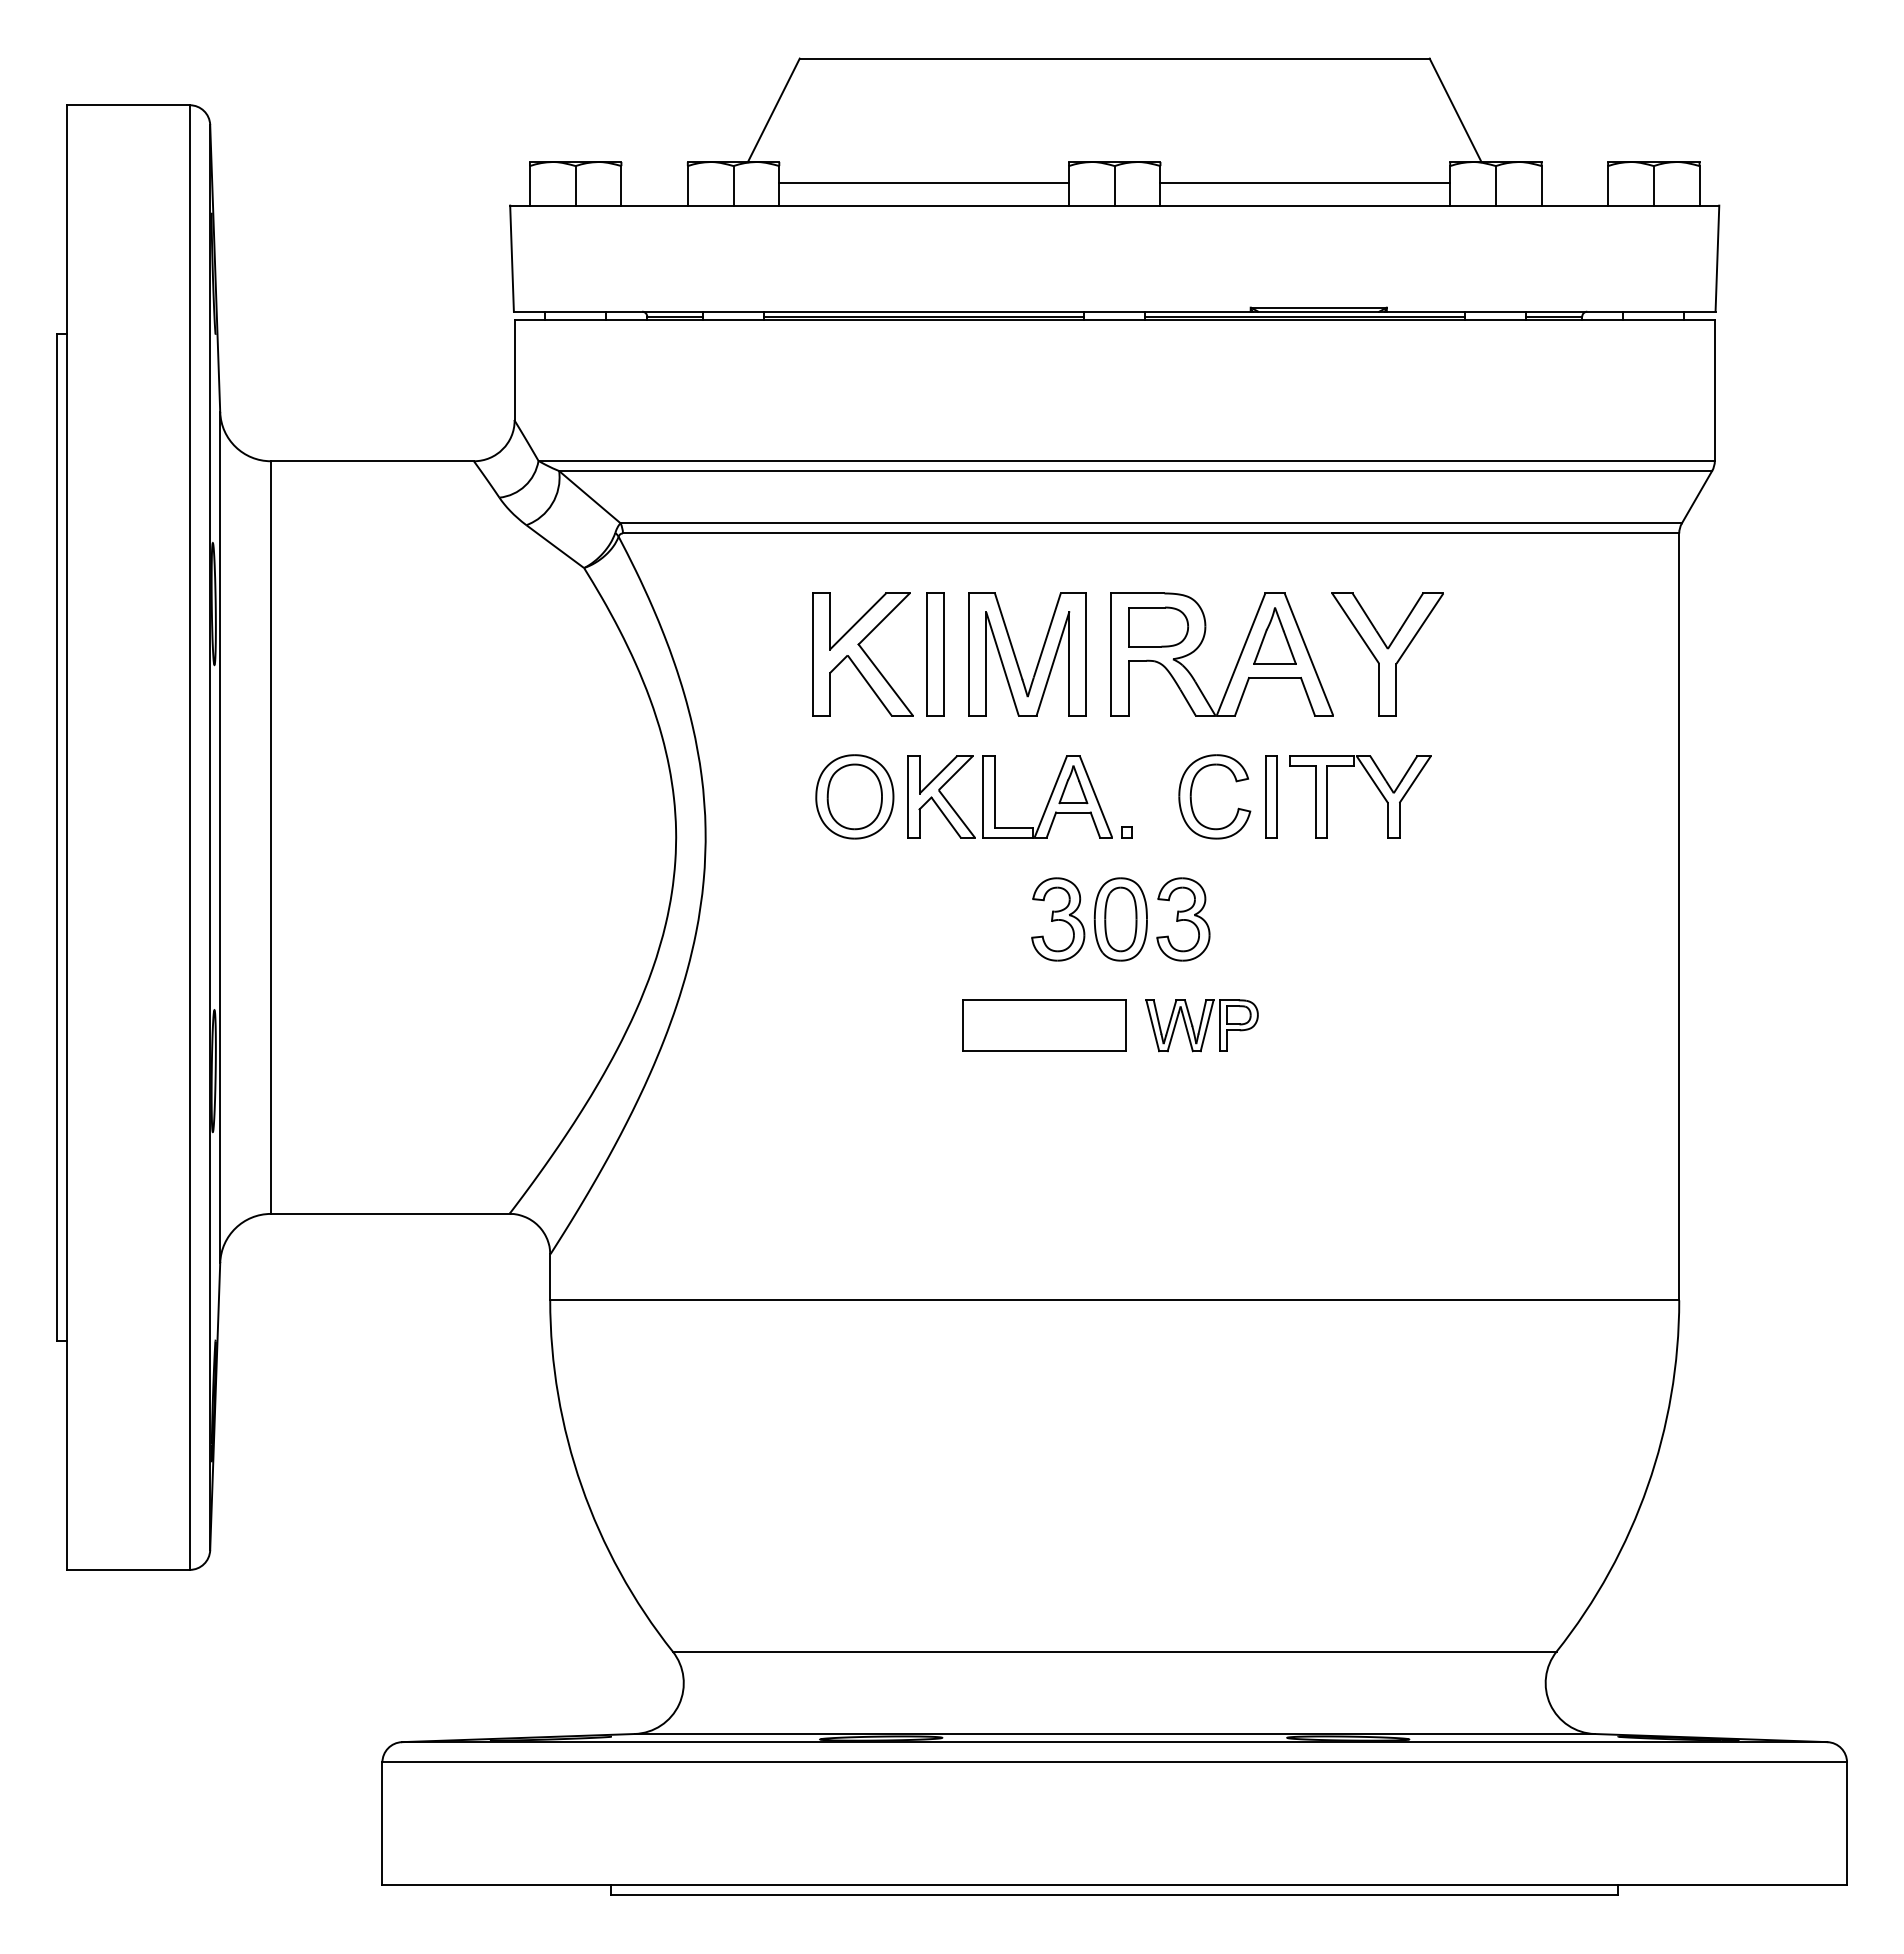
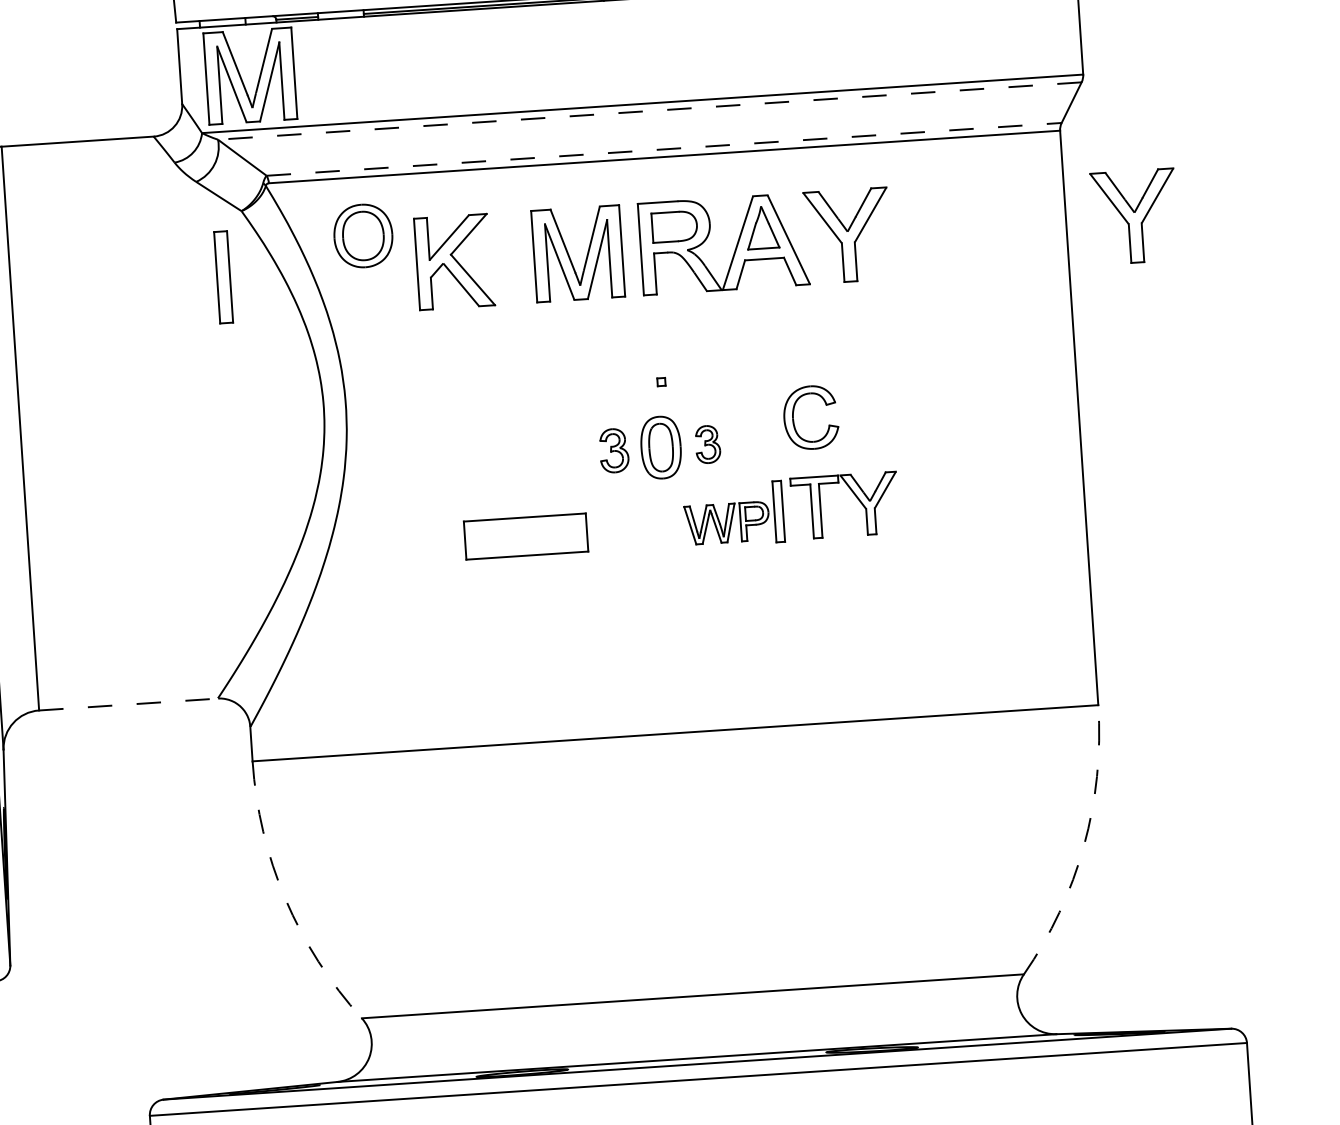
part: (596, 392) -> (242, 79), added
line: (1135, 471) -> (649, 111), solid -> dashed
line: (1151, 523) -> (664, 149), solid -> dashed
part: (935, 654) -> (223, 277), moved
part: (1770, 654) -> (1134, 216), added
part: (1375, 786) -> (855, 497), moved
part: (854, 796) -> (363, 235), moved
part: (995, 796) -> (561, 361), removed
part: (1191, 796) -> (793, 418), moved
part: (1271, 796) -> (778, 511), moved
part: (1058, 919) -> (614, 450), size x0.7
part: (1183, 919) -> (708, 444), size x0.6
part: (1044, 1025) -> (526, 536), moved
line: (390, 1213) -> (128, 704), solid -> dashed
arc: (581, 1486) -> (285, 899), solid -> dashed
arc: (1647, 1486) -> (1083, 846), solid -> dashed

